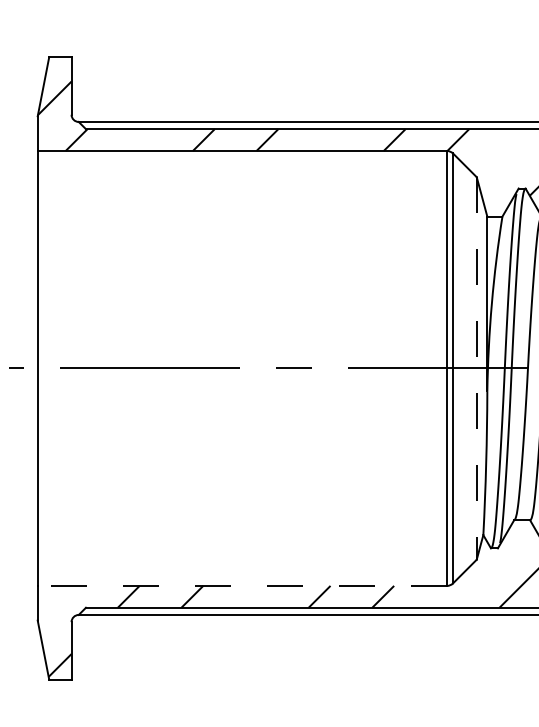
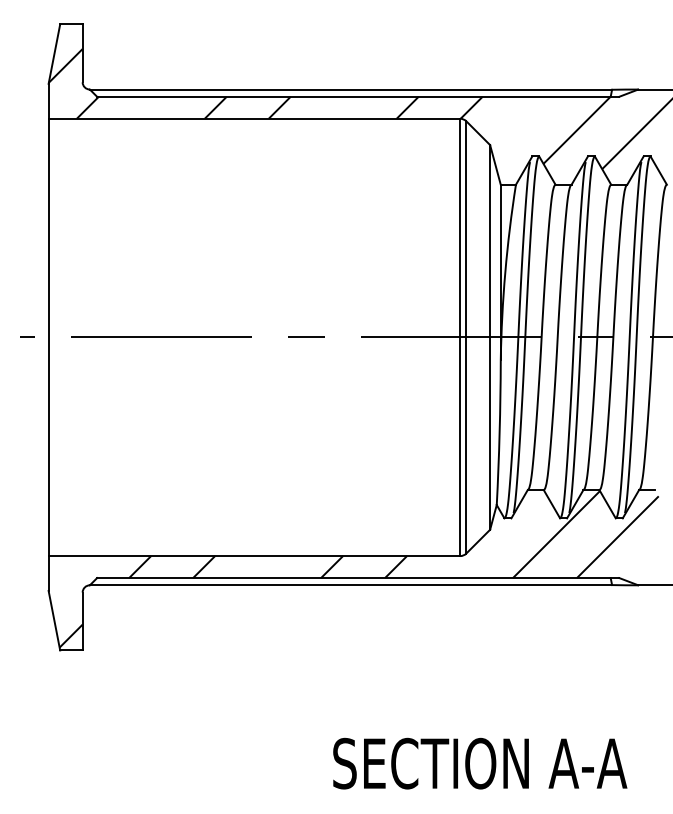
line: (477, 368) -> (490, 337), dashed -> solid
line: (242, 586) -> (254, 556), dashed -> solid

